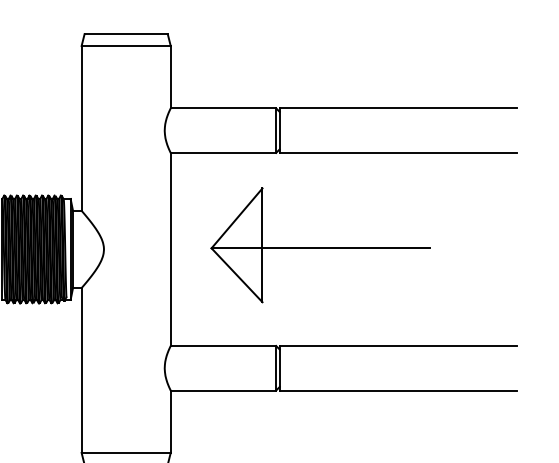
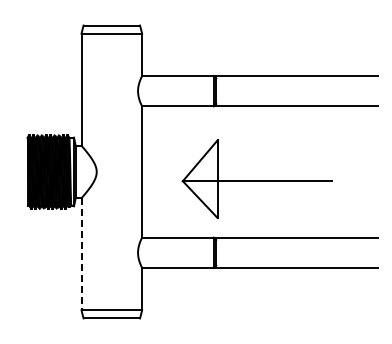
part: (319, 244) -> (256, 178), moved
line: (81, 370) -> (81, 254), solid -> dashed

